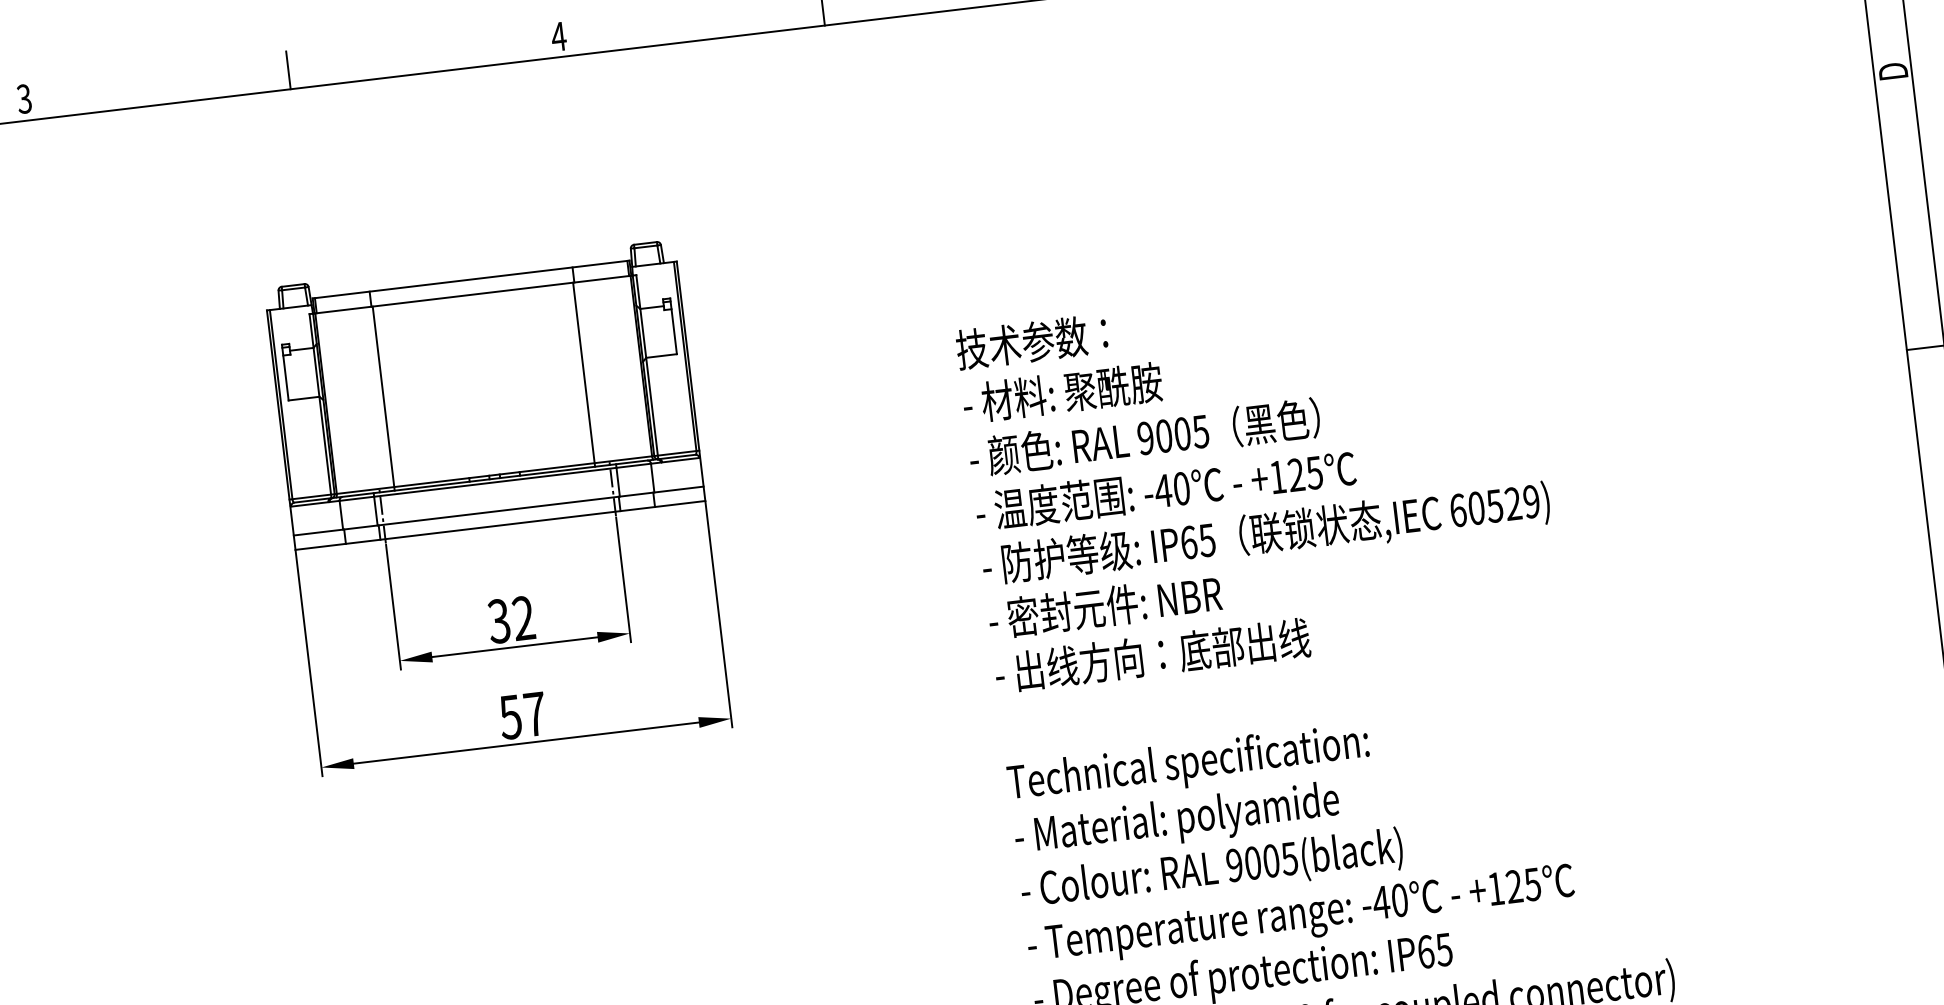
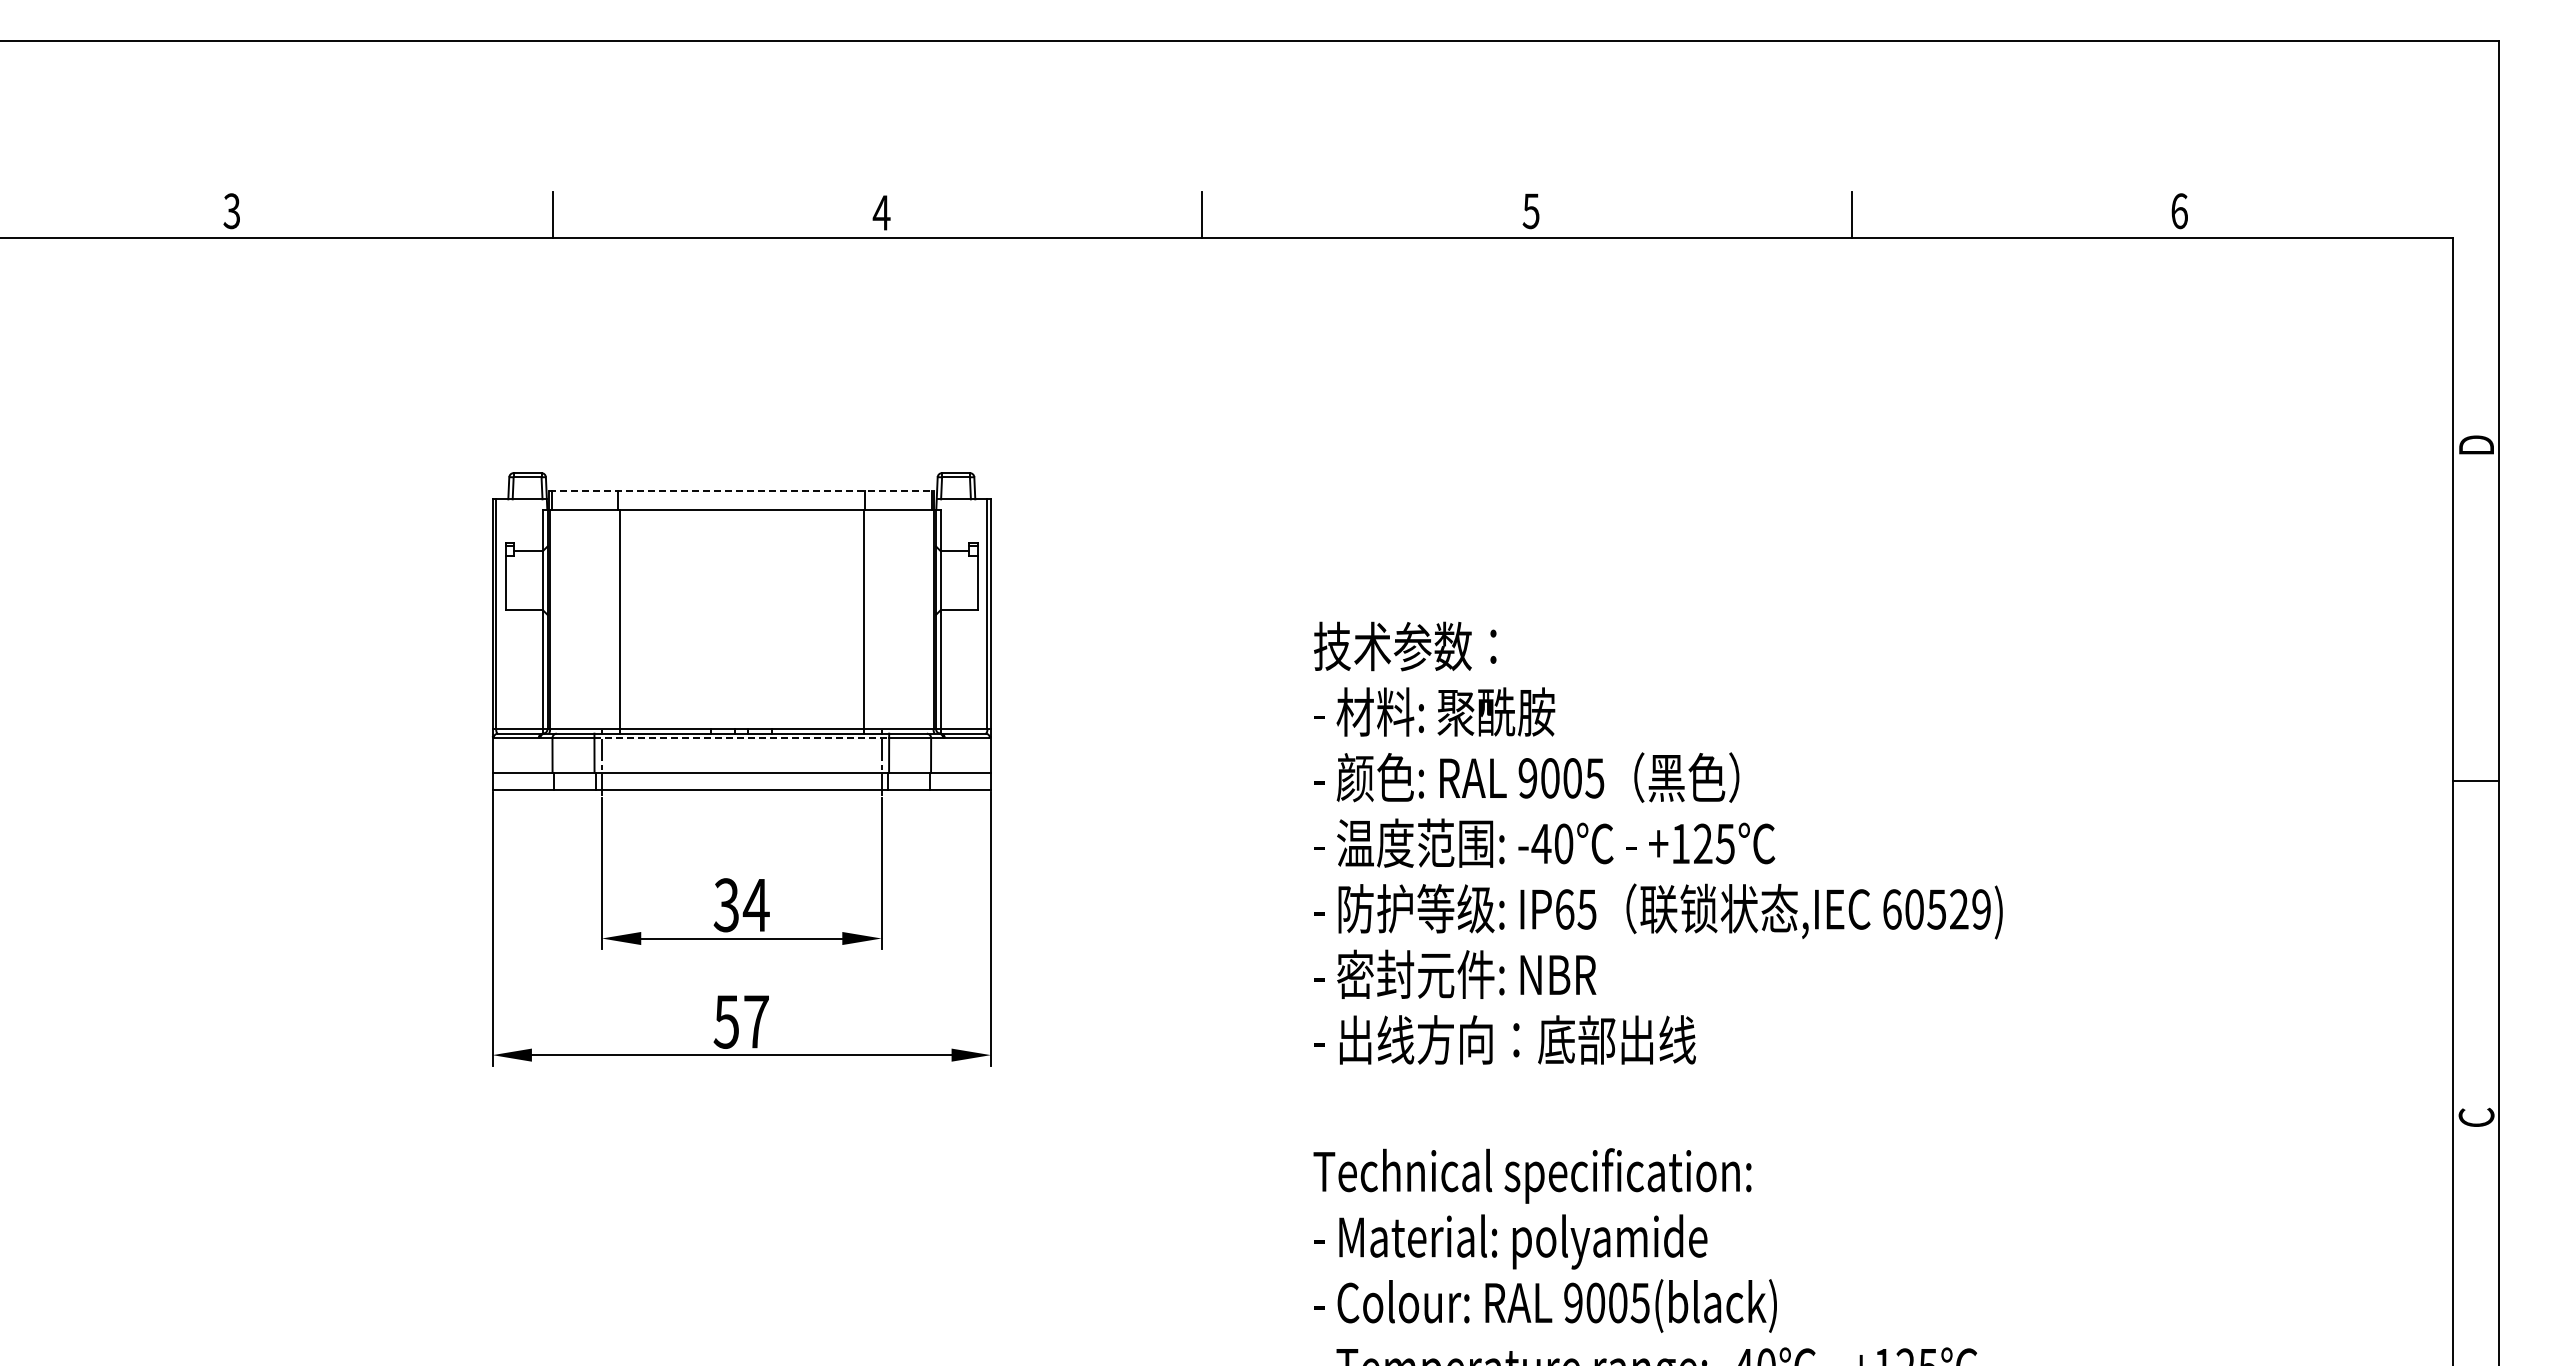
line: (470, 279) -> (741, 491), solid -> dashed
line: (495, 482) -> (742, 738), solid -> dashed
text: (522, 617) -> (755, 904), 32 -> 34

